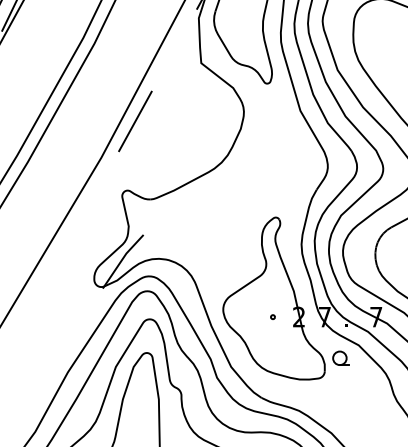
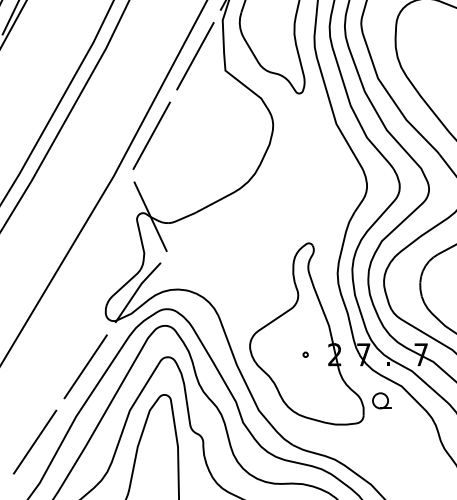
line: (174, 49) -> (195, 55), added
line: (134, 193) -> (150, 216), added
line: (76, 327) -> (85, 366), added
line: (30, 395) -> (34, 442), added

